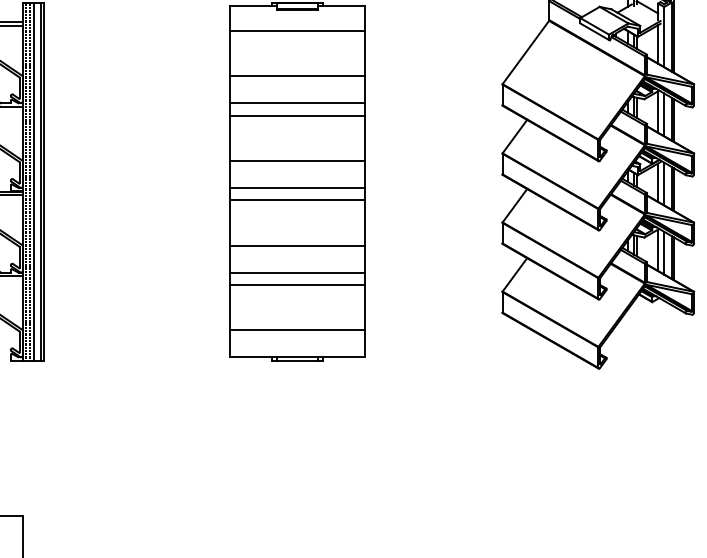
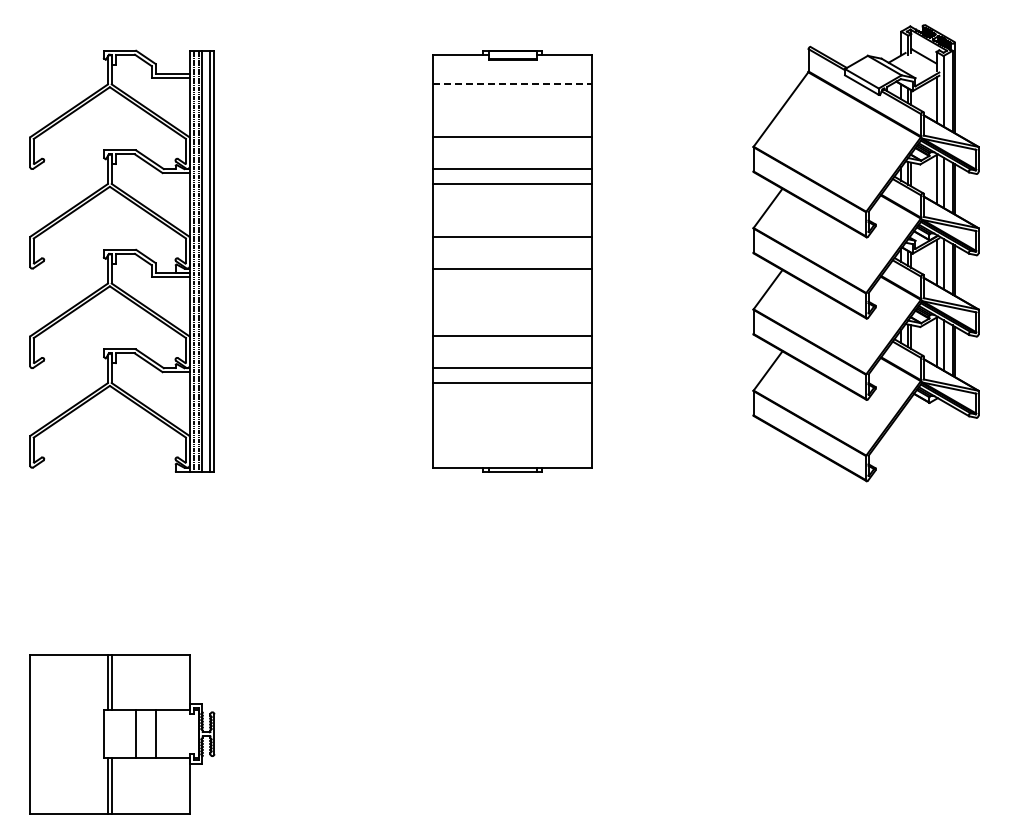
line: (297, 31) -> (512, 84), solid -> dashed
line: (297, 200) -> (512, 283), removed
line: (297, 329) -> (512, 435), removed

